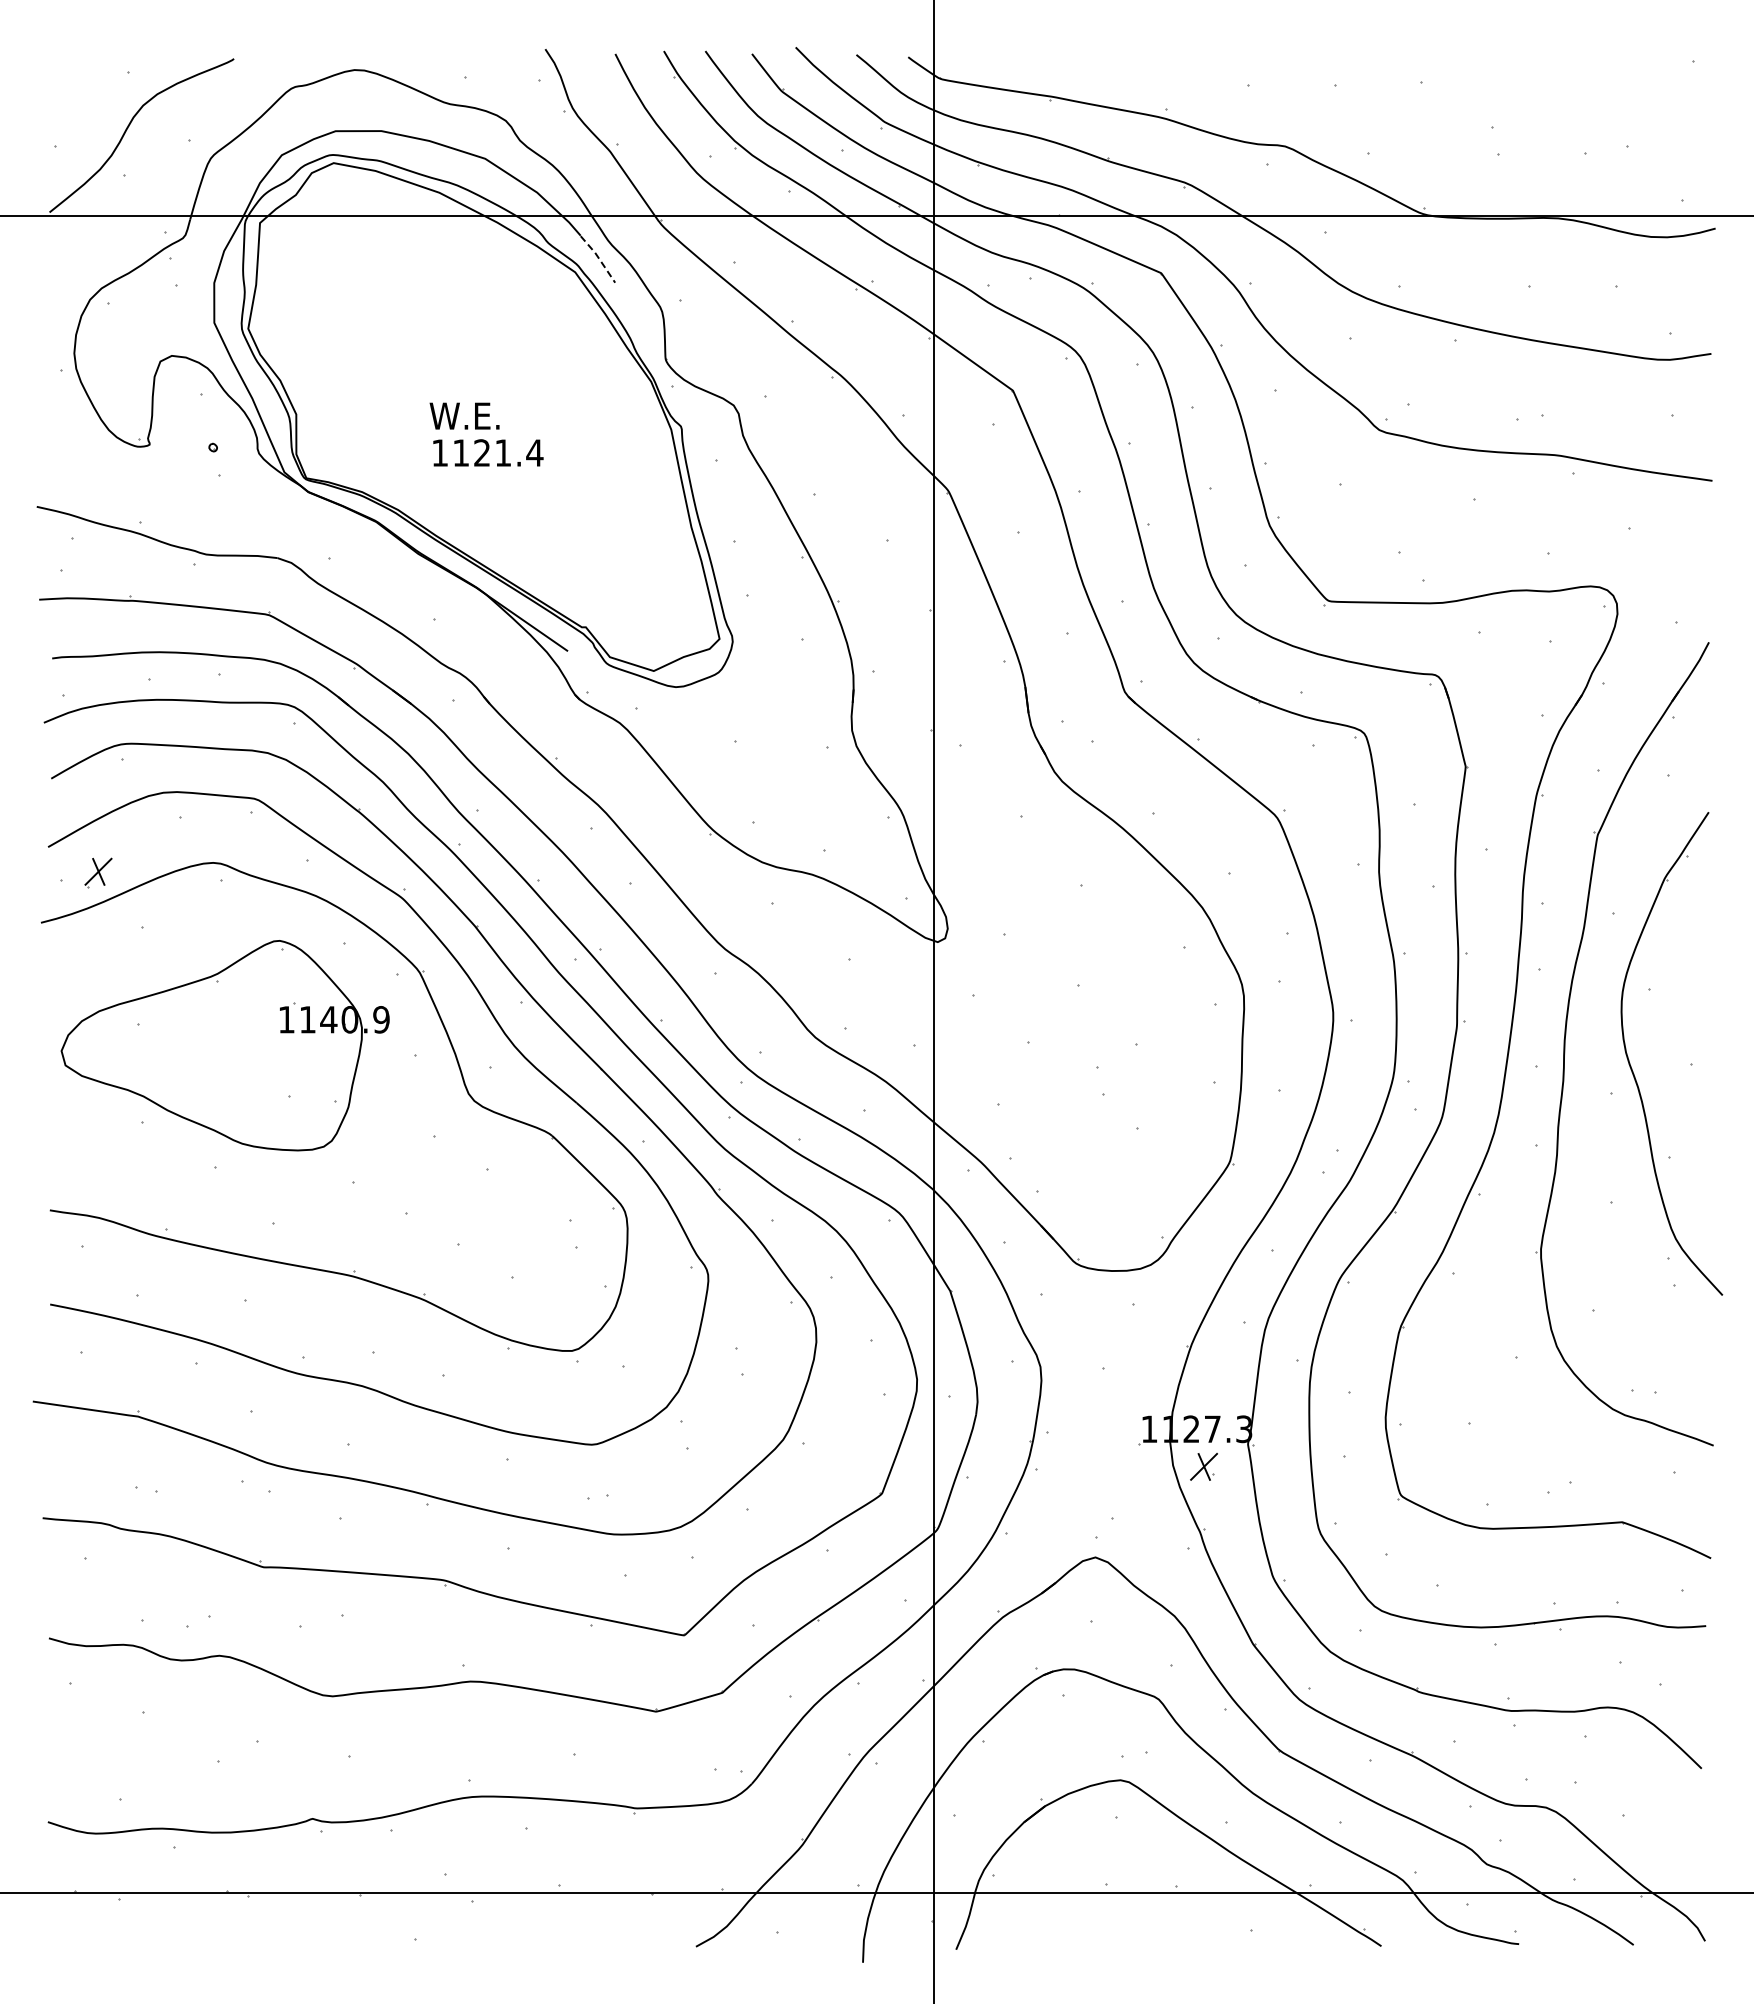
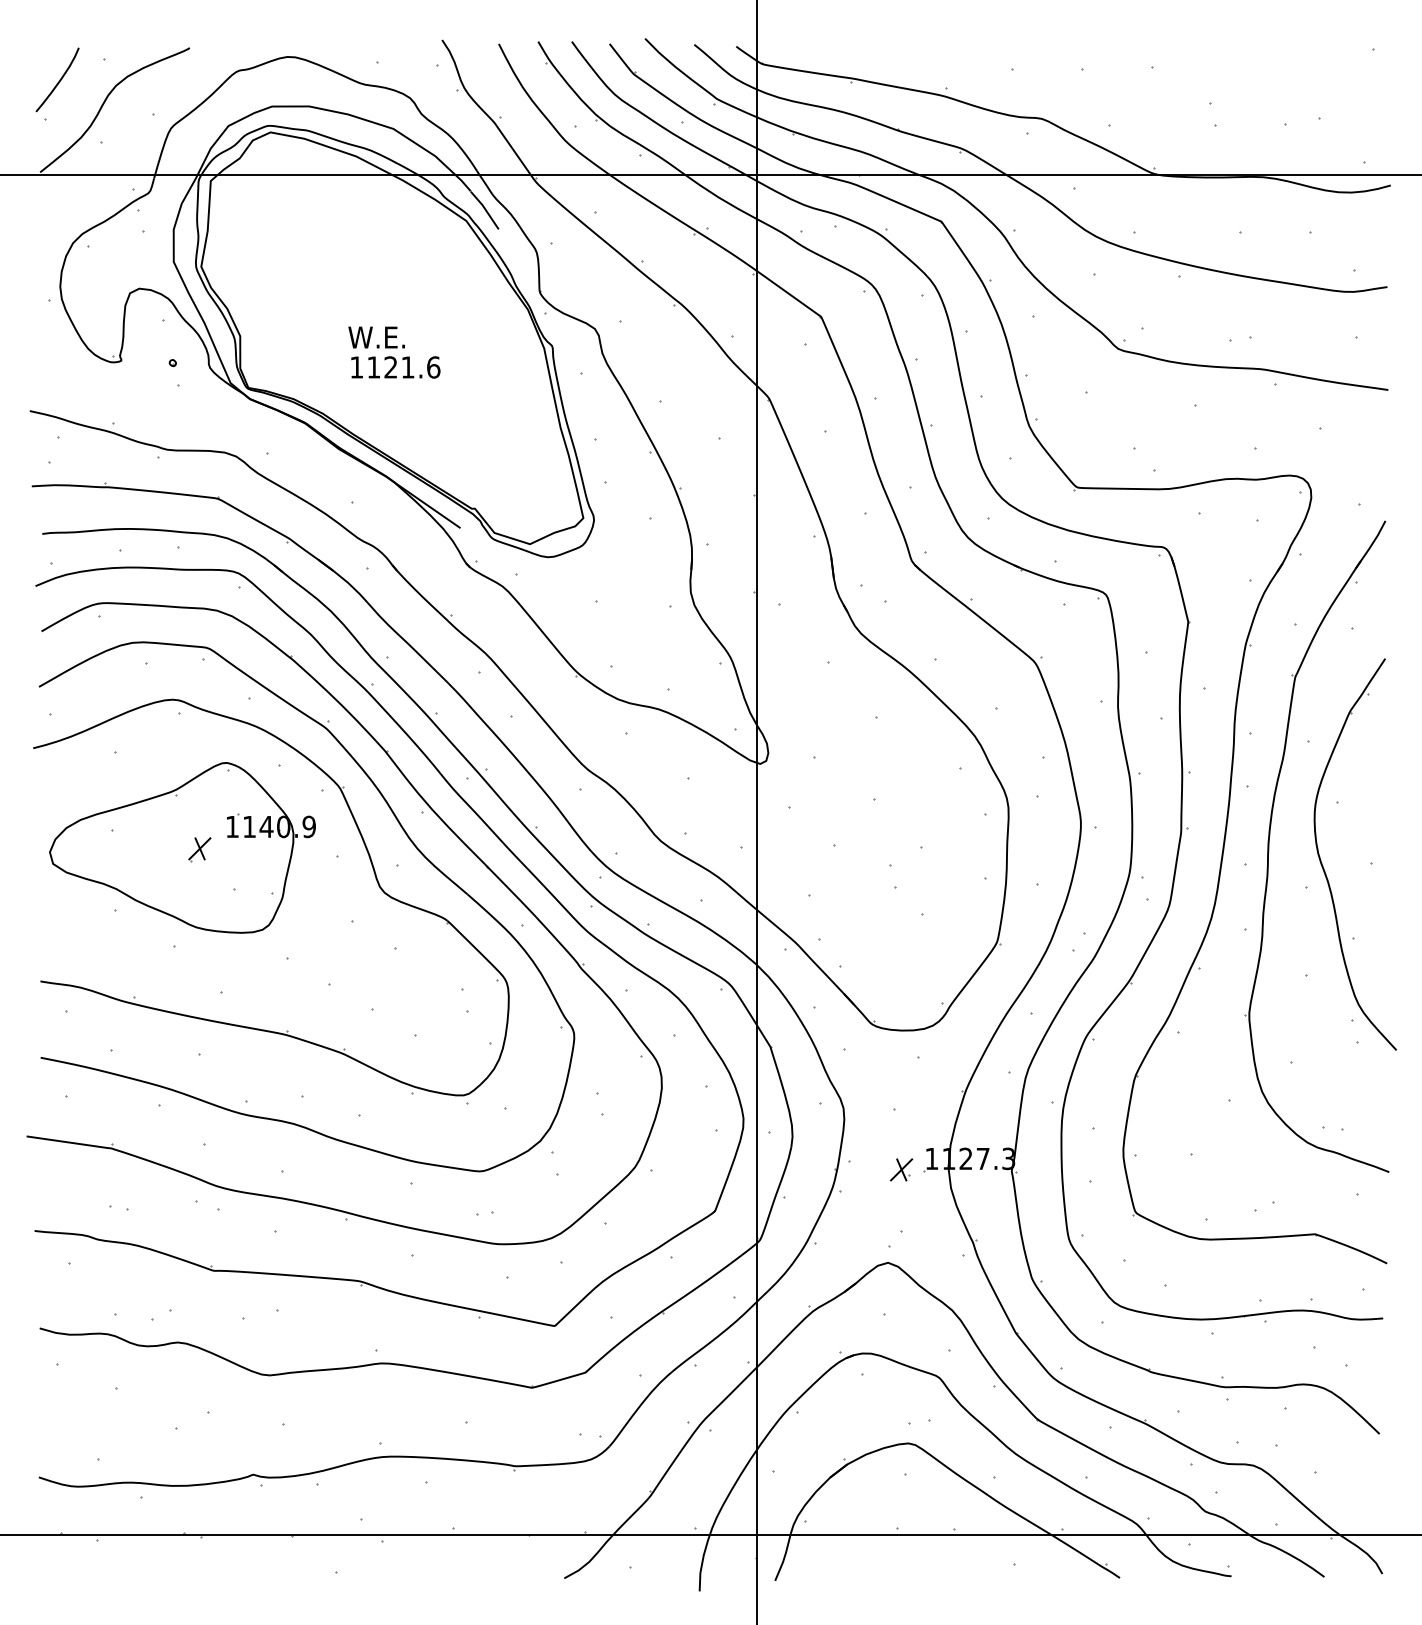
curve: (72, 99) -> (58, 80), added
line: (598, 257) -> (485, 208), dashed -> solid
text: (534, 452) -> (433, 367), 1121.4 -> 1121.6
part: (98, 872) -> (199, 849), moved
part: (1203, 1466) -> (901, 1169), moved

